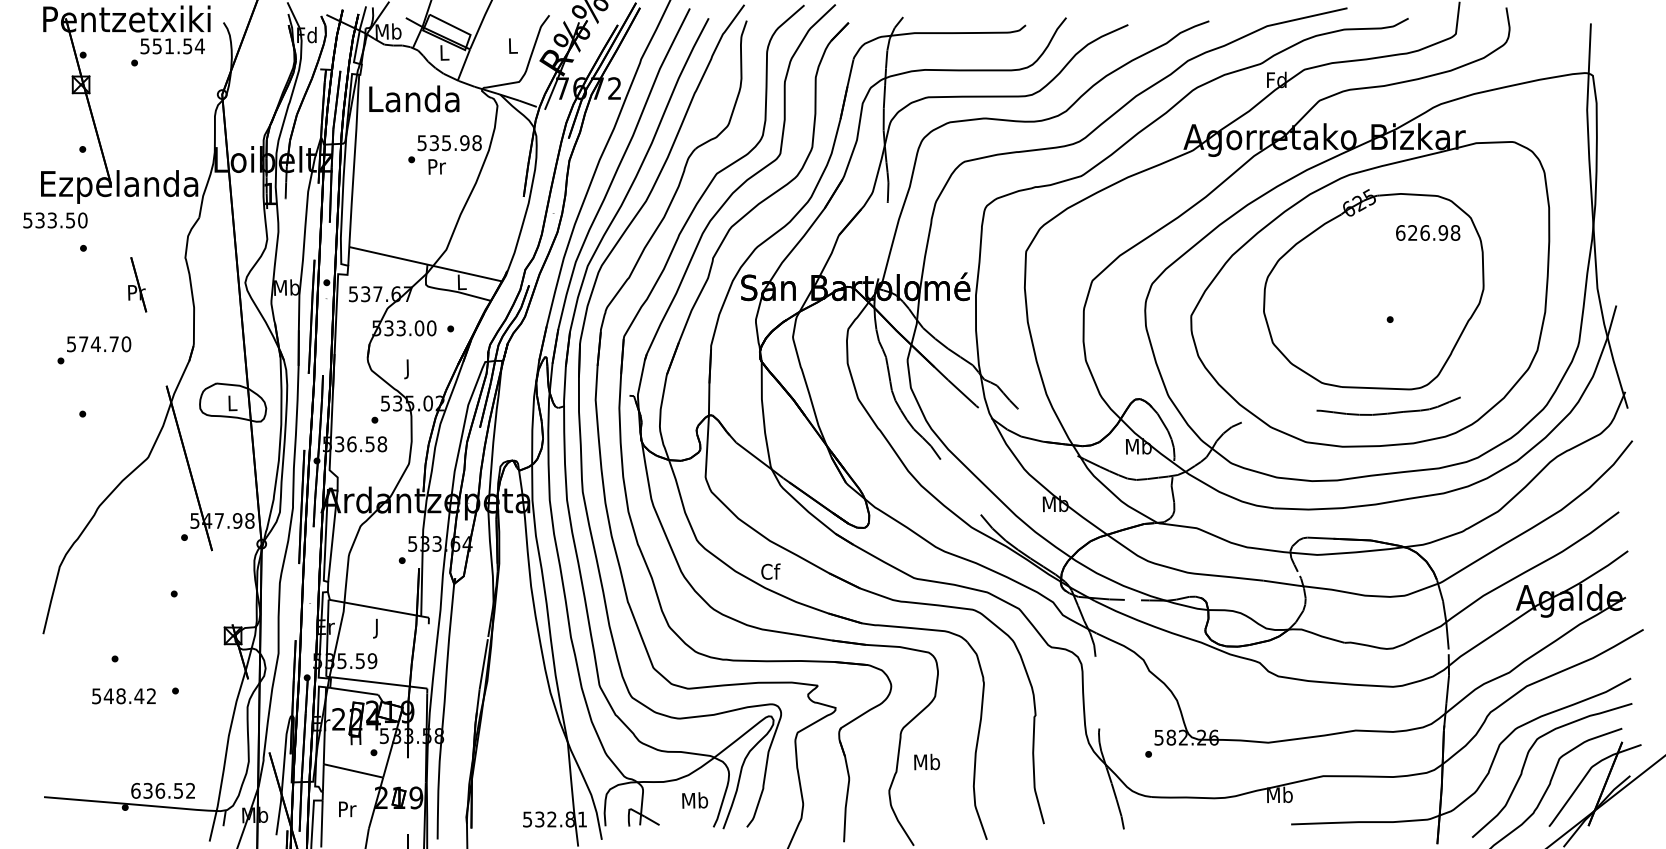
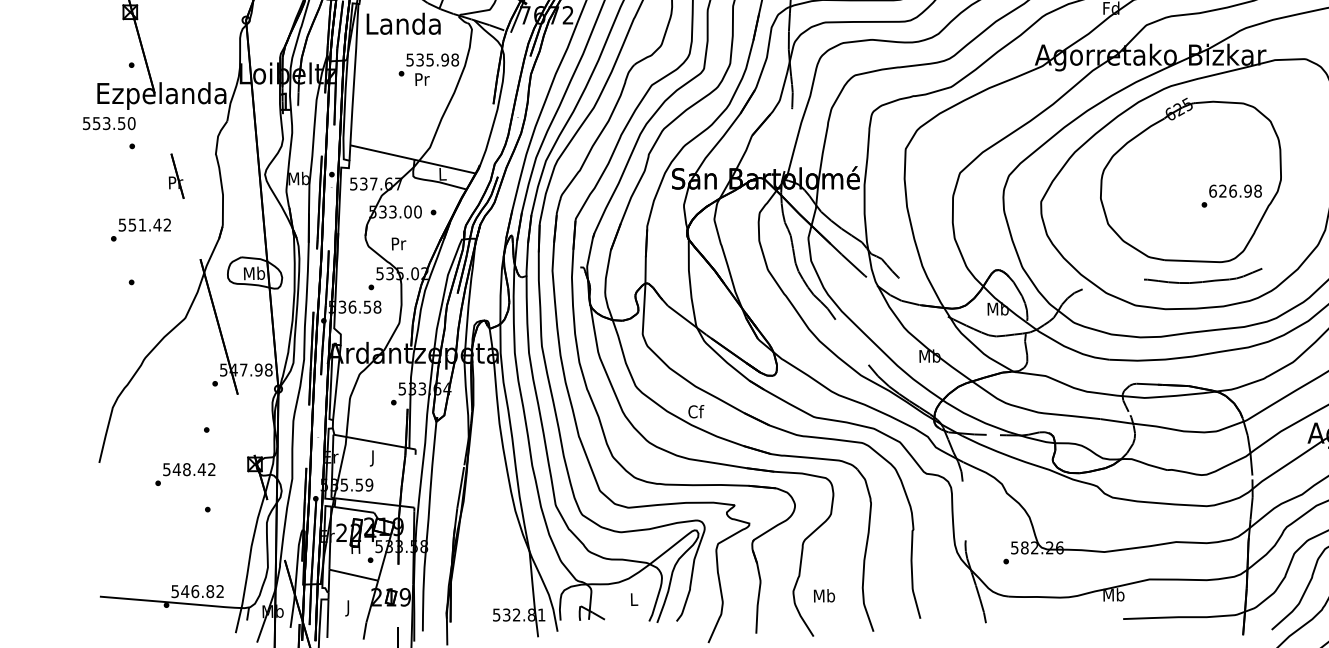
text: (40, 219) -> (96, 122), 533.50 -> 553.50
text: (1428, 232) -> (1235, 190), moved
text: (105, 344) -> (150, 225), 574.70 -> 551.42
text: (408, 369) -> (398, 245), J -> Pr
text: (232, 402) -> (254, 272), L -> Mb
text: (123, 696) -> (188, 469), moved
text: (926, 761) -> (823, 595), moved
text: (157, 790) -> (192, 591), 636.52 -> 546.82
text: (695, 800) -> (634, 599), Mb -> L
text: (347, 811) -> (348, 608), Pr -> J

